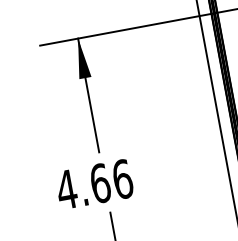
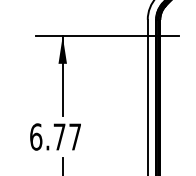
text: (94, 183) -> (55, 136), 4.66 -> 6.77

